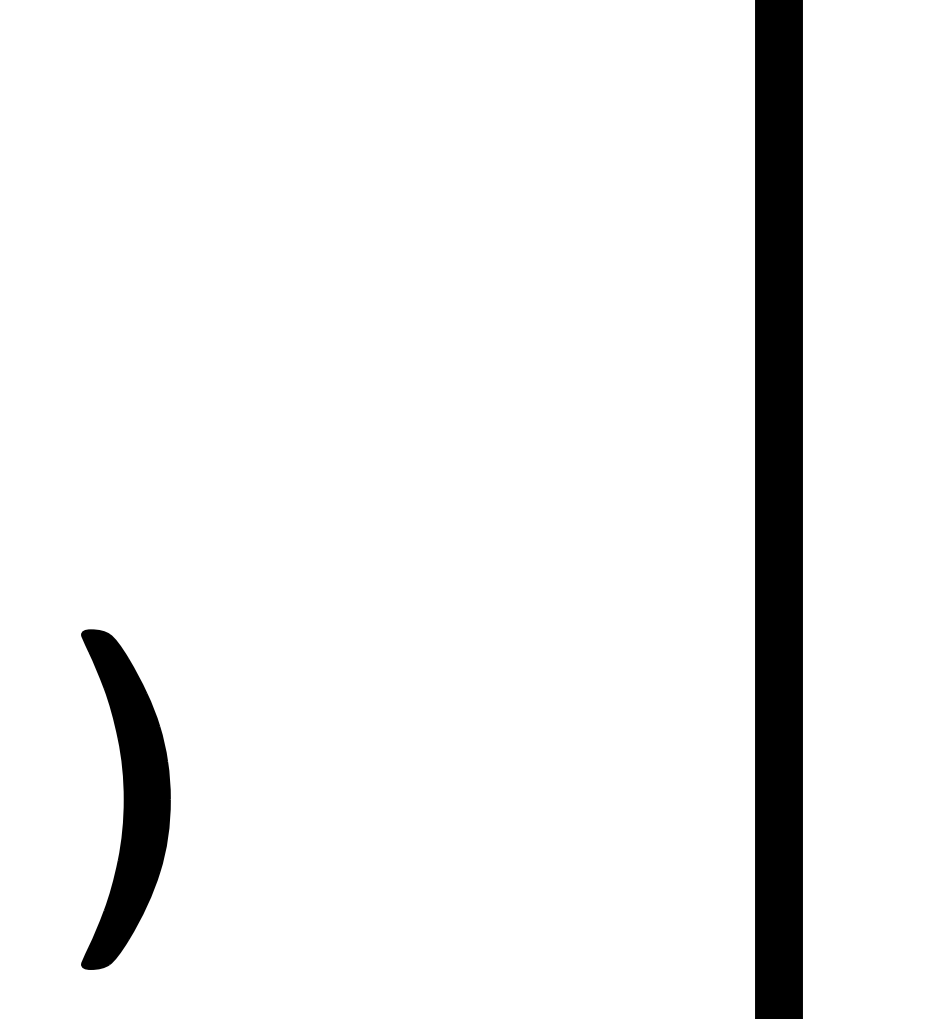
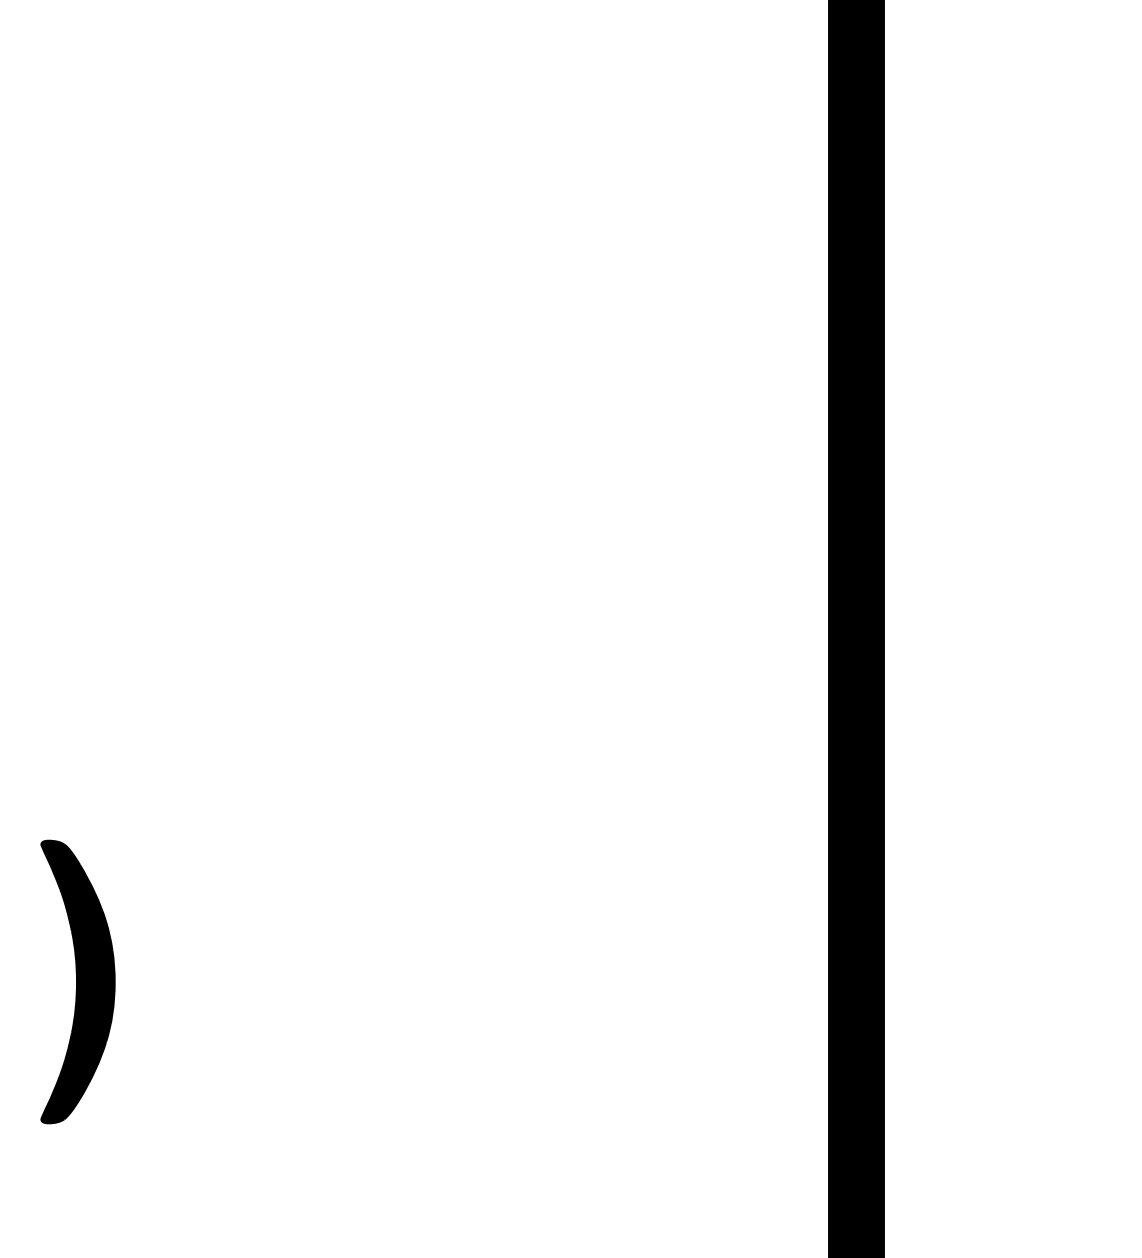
part: (125, 799) -> (77, 981), size x0.7

